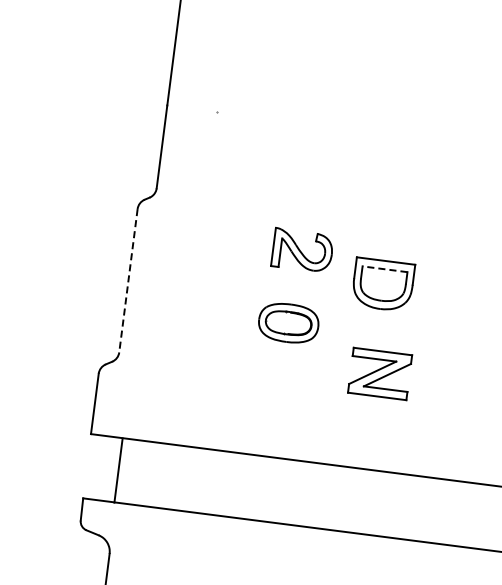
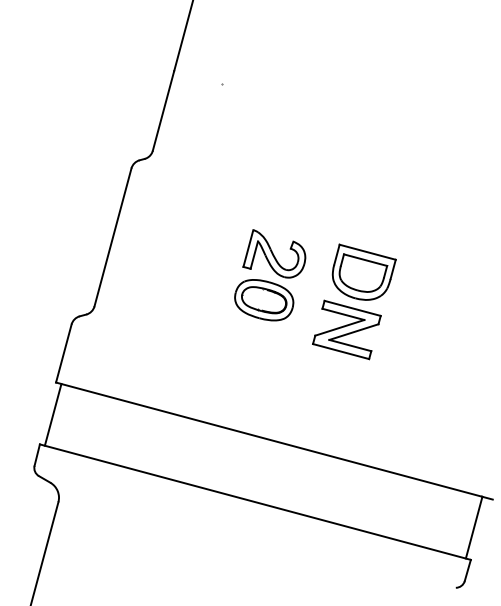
part: (300, 248) -> (274, 253), moved
line: (384, 269) -> (365, 260), dashed -> solid
line: (127, 280) -> (112, 237), dashed -> solid
part: (379, 373) -> (346, 329), moved
line: (117, 470) -> (52, 414), moved

